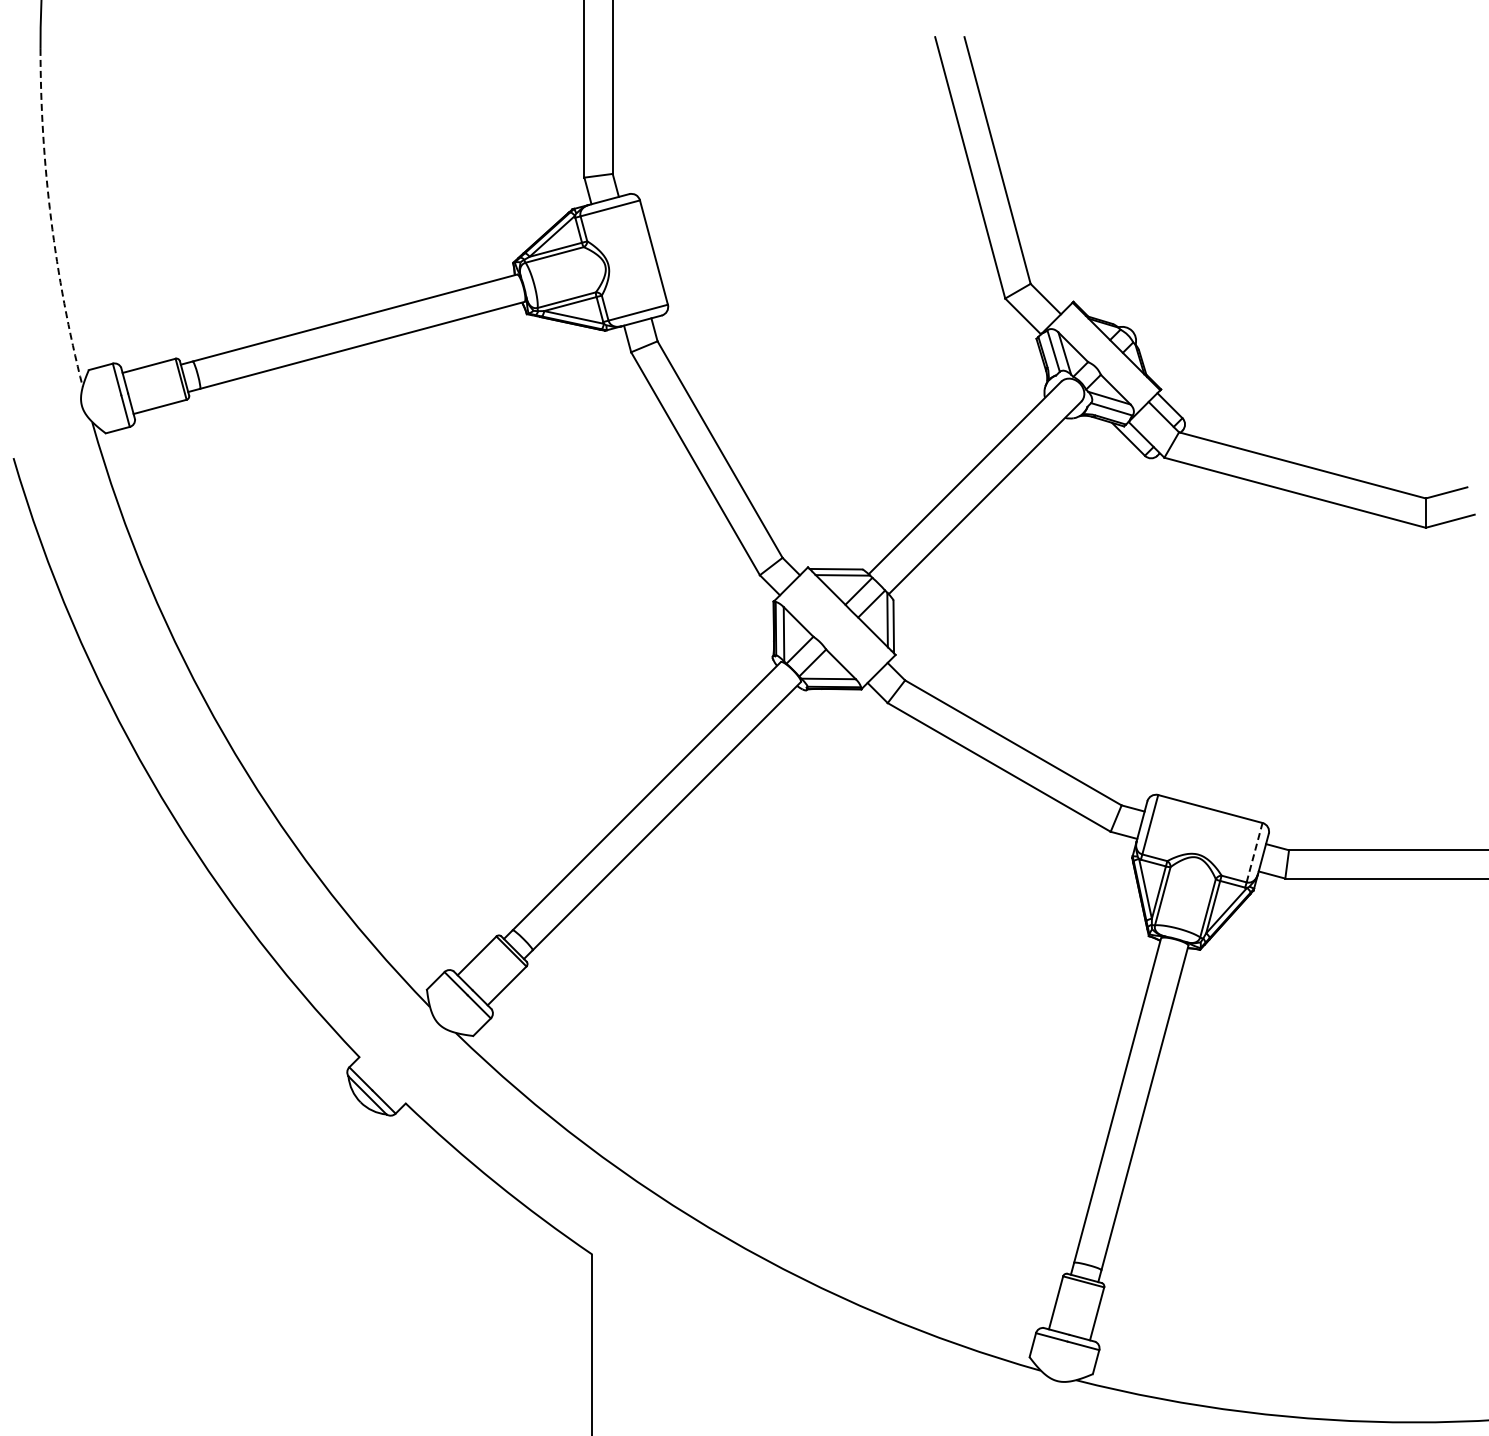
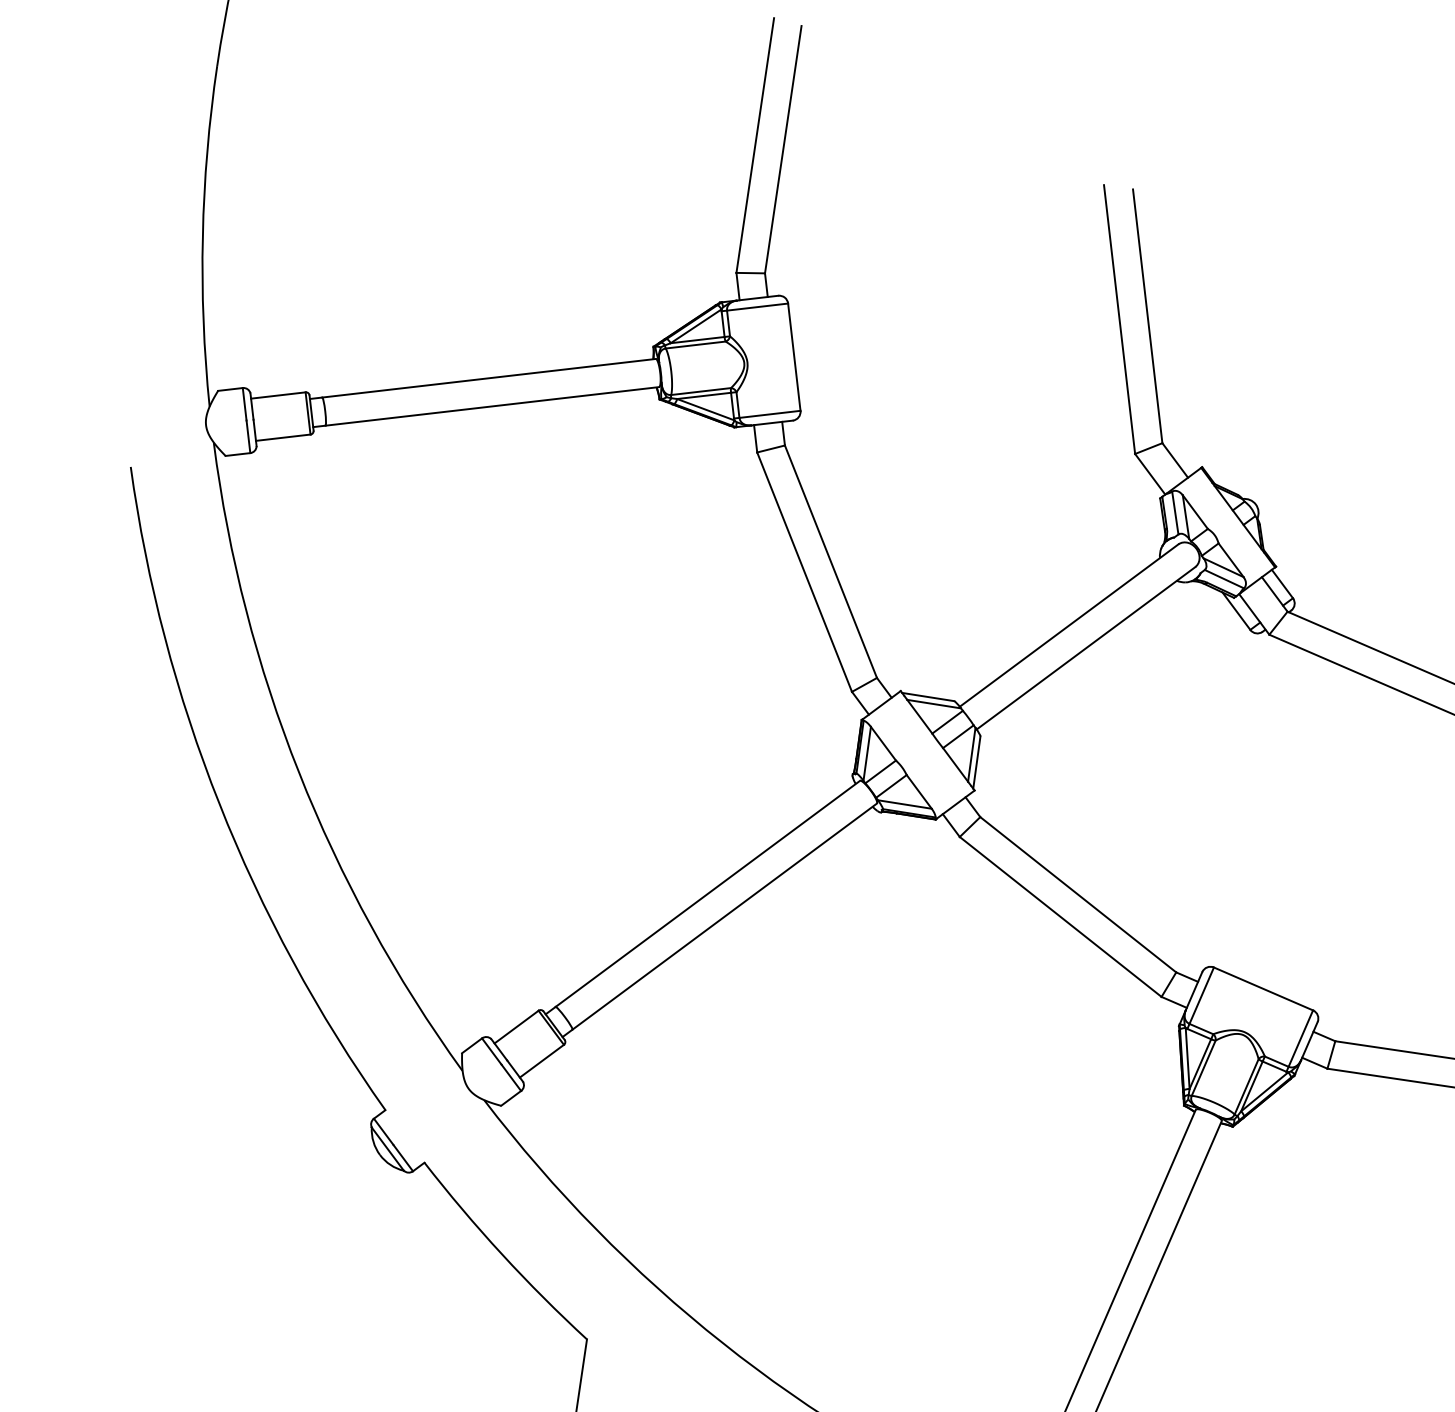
arc: (51, 219) -> (203, 236), dashed -> solid
line: (1254, 852) -> (1300, 1038), dashed -> solid

